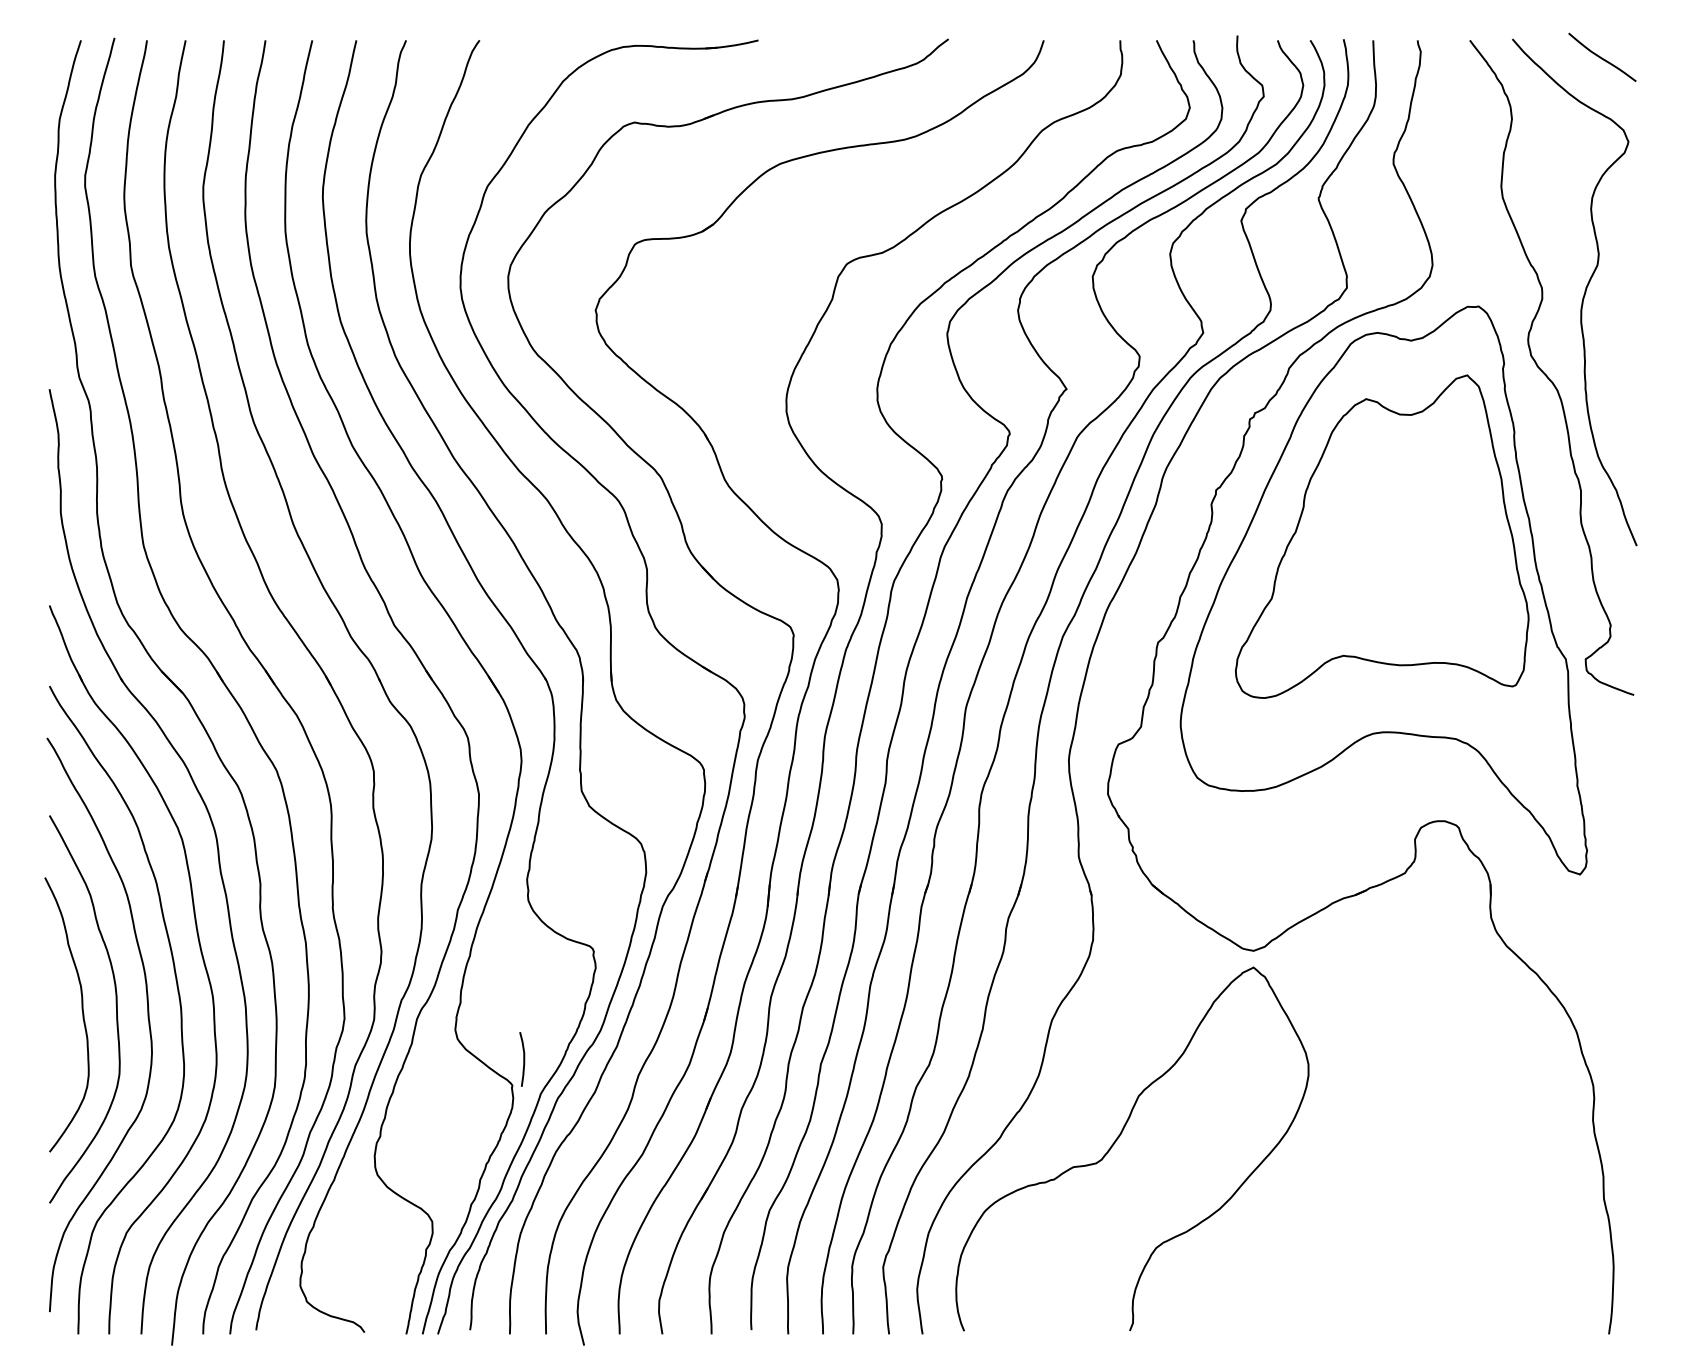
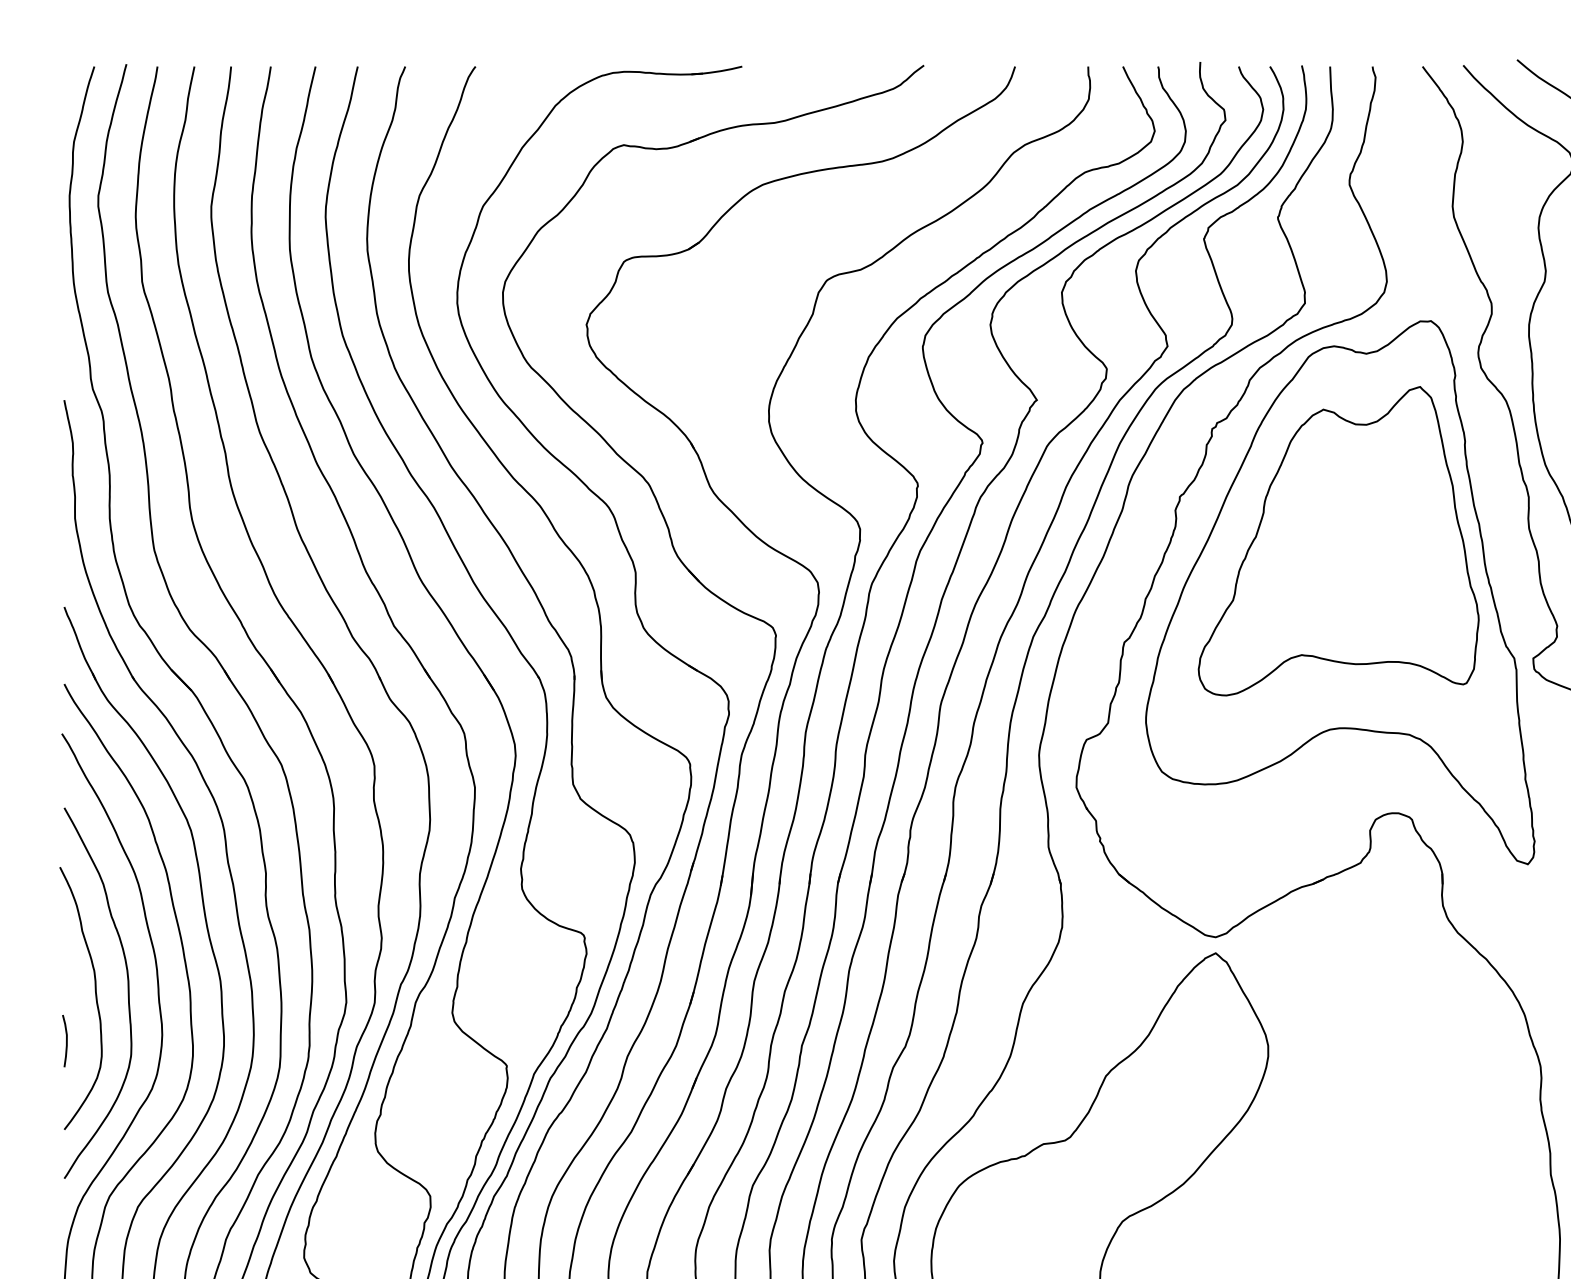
curve: (523, 1059) -> (66, 1041), moved

